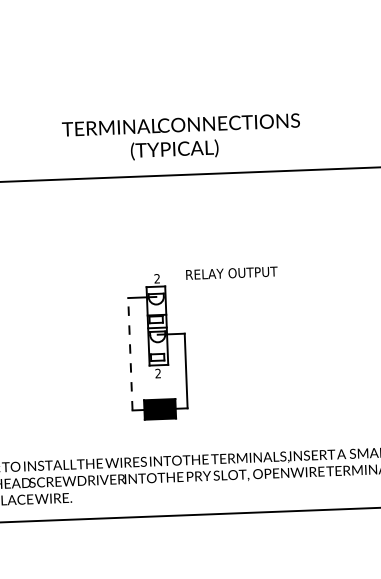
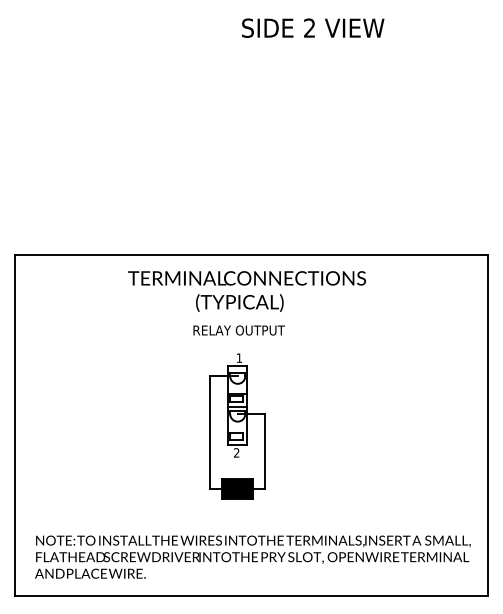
text: (180, 138) -> (246, 291), moved
text: (231, 273) -> (238, 330), moved
text: (156, 278) -> (238, 357), 2 -> 1
line: (130, 354) -> (209, 432), dashed -> solid

